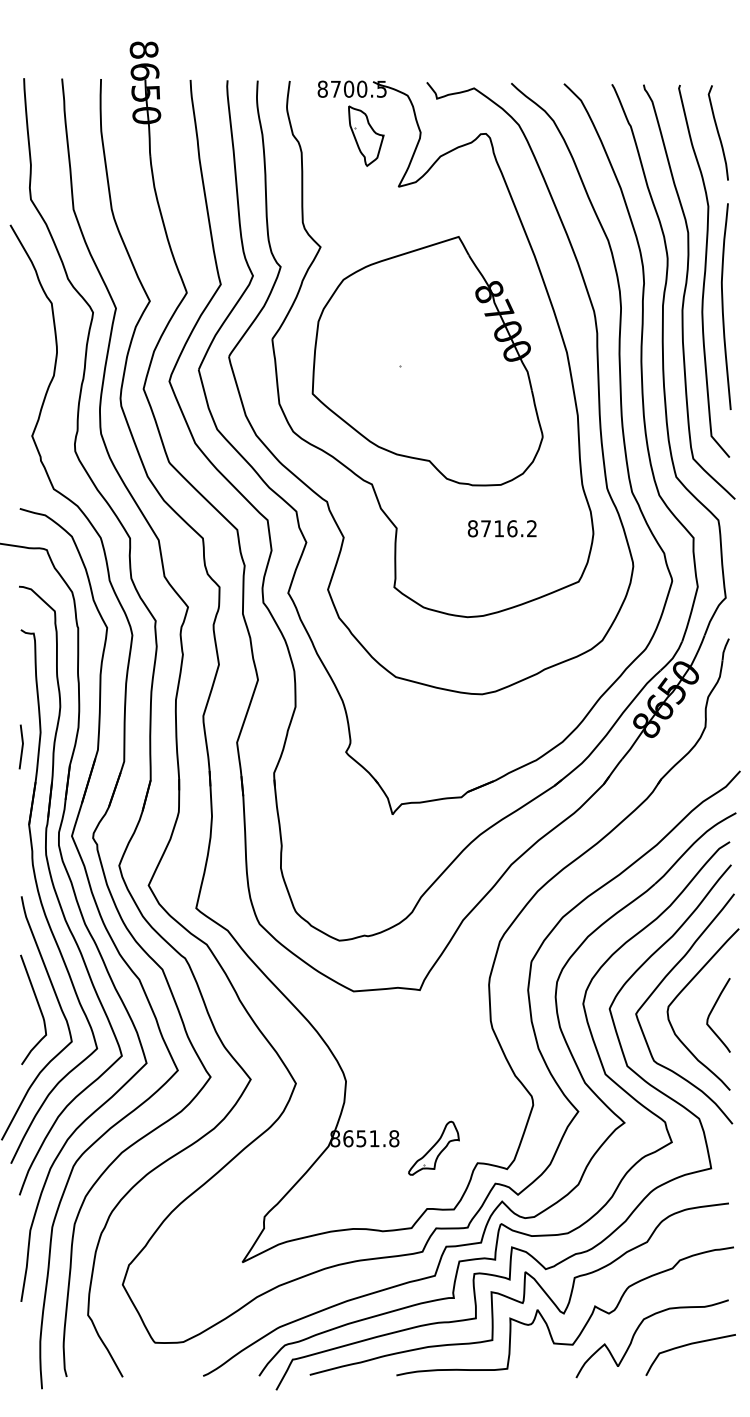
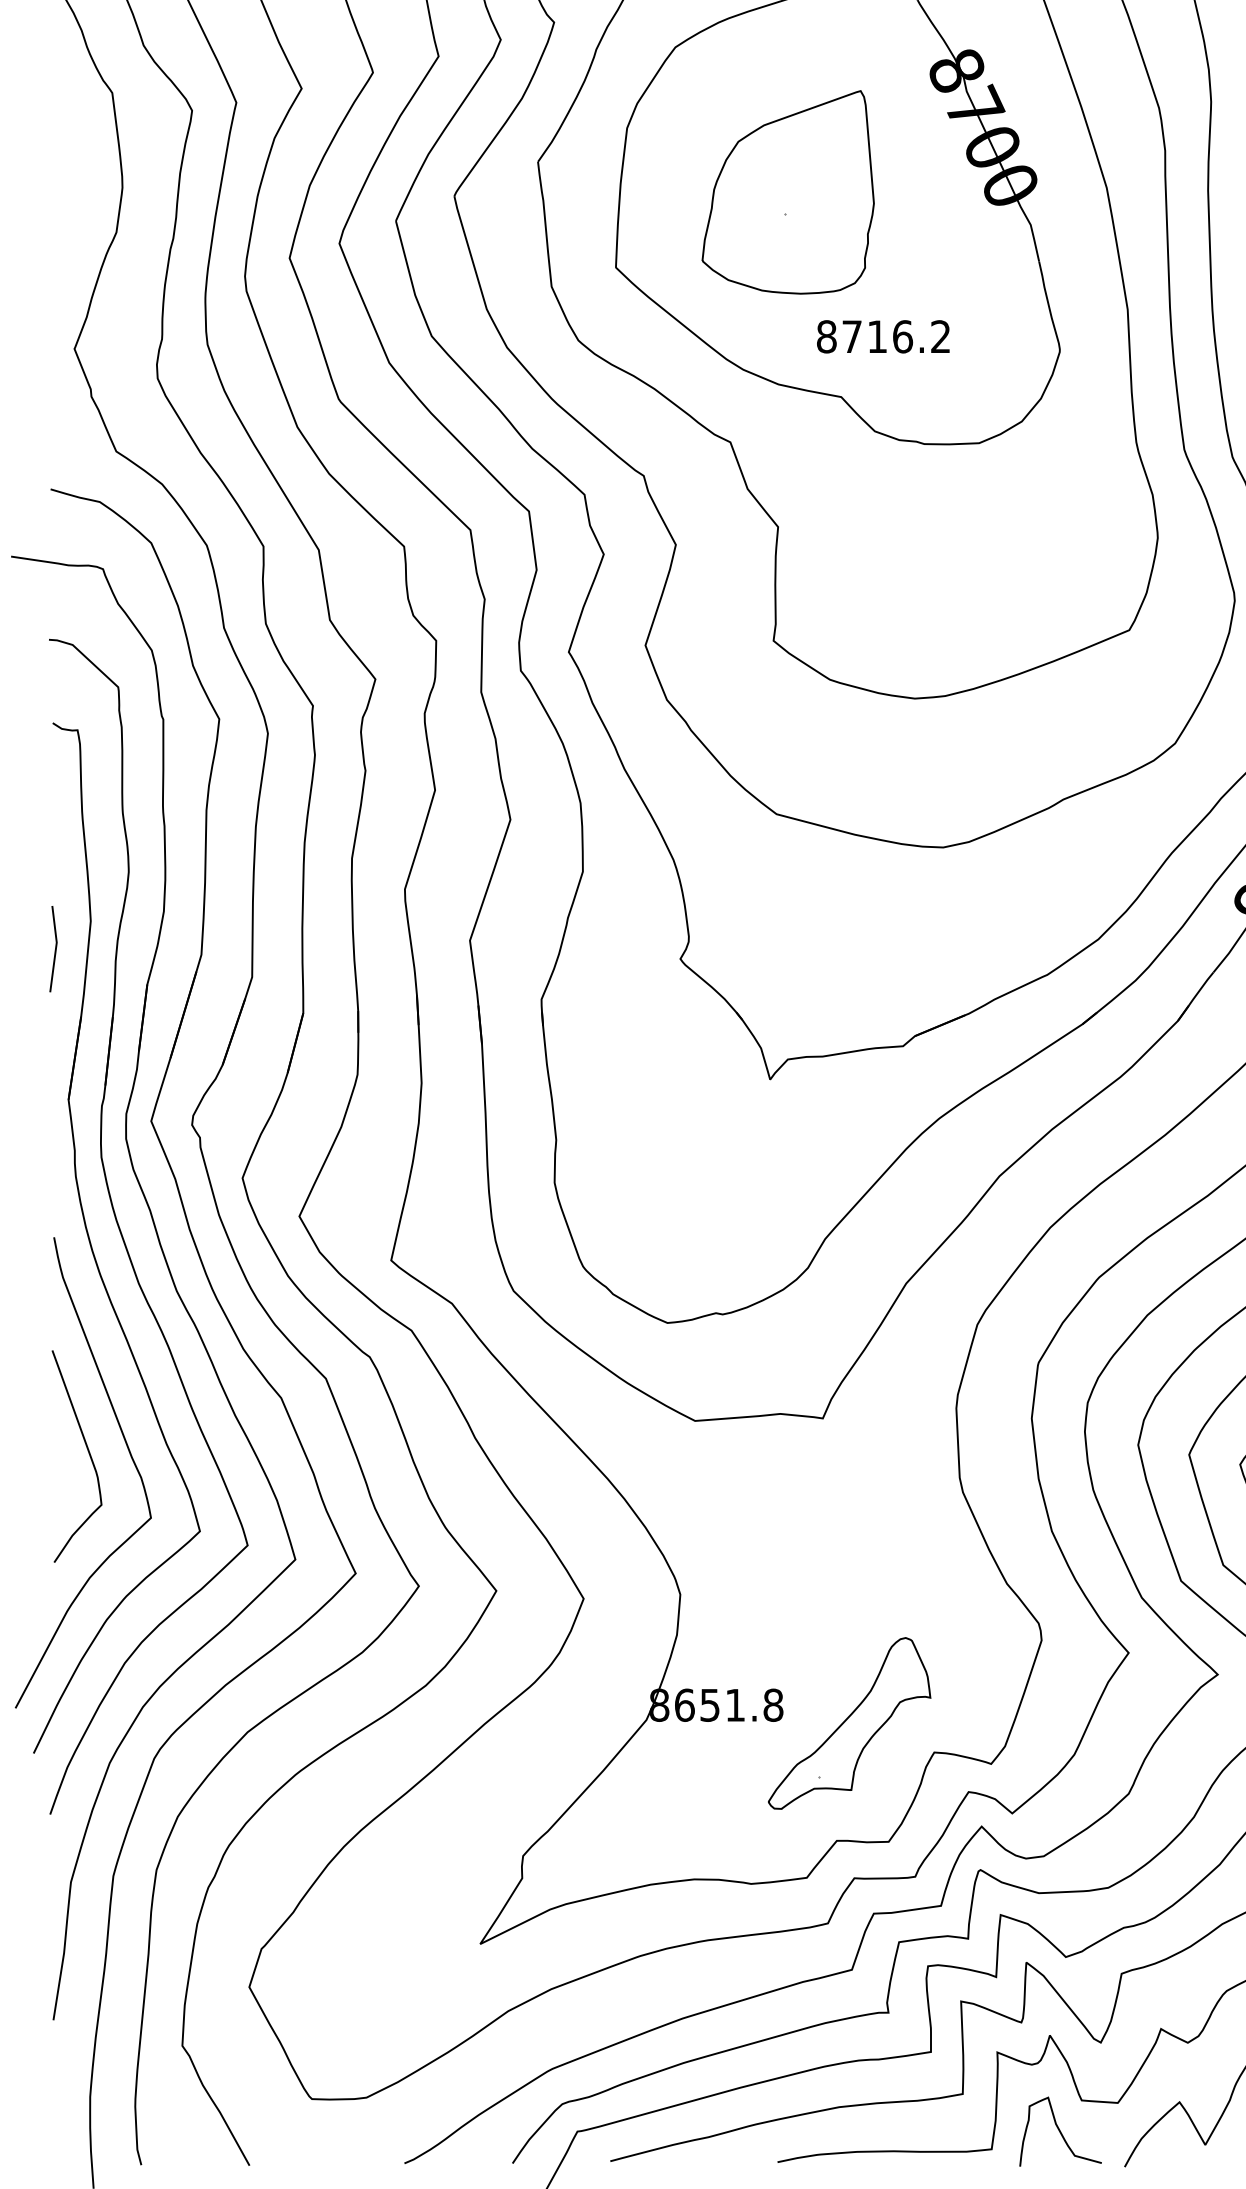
part: (401, 354) -> (787, 191), added
text: (501, 528) -> (881, 336), moved
part: (433, 1148) -> (849, 1724), size x1.67
curve: (542, 1359) -> (1059, 2131), added

